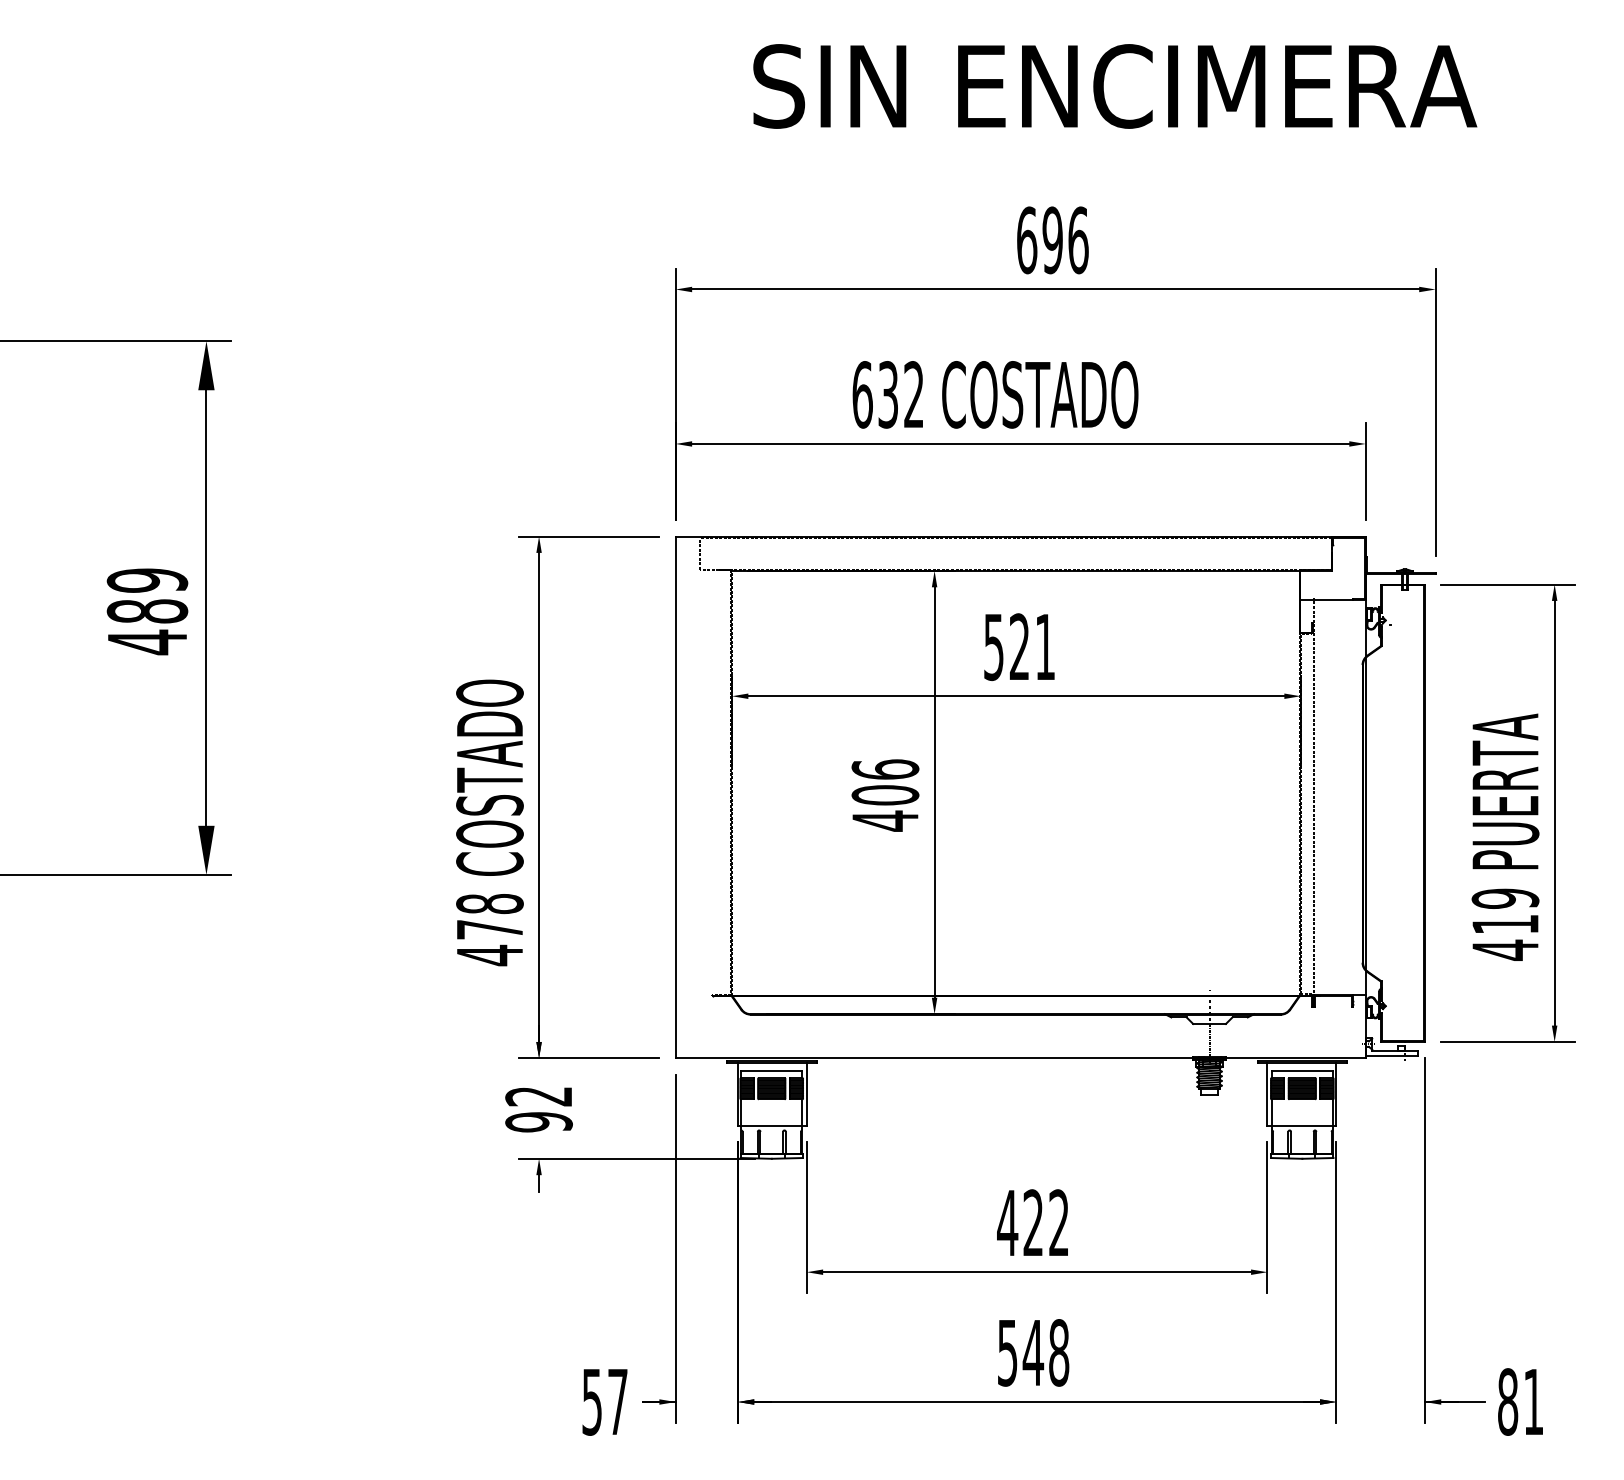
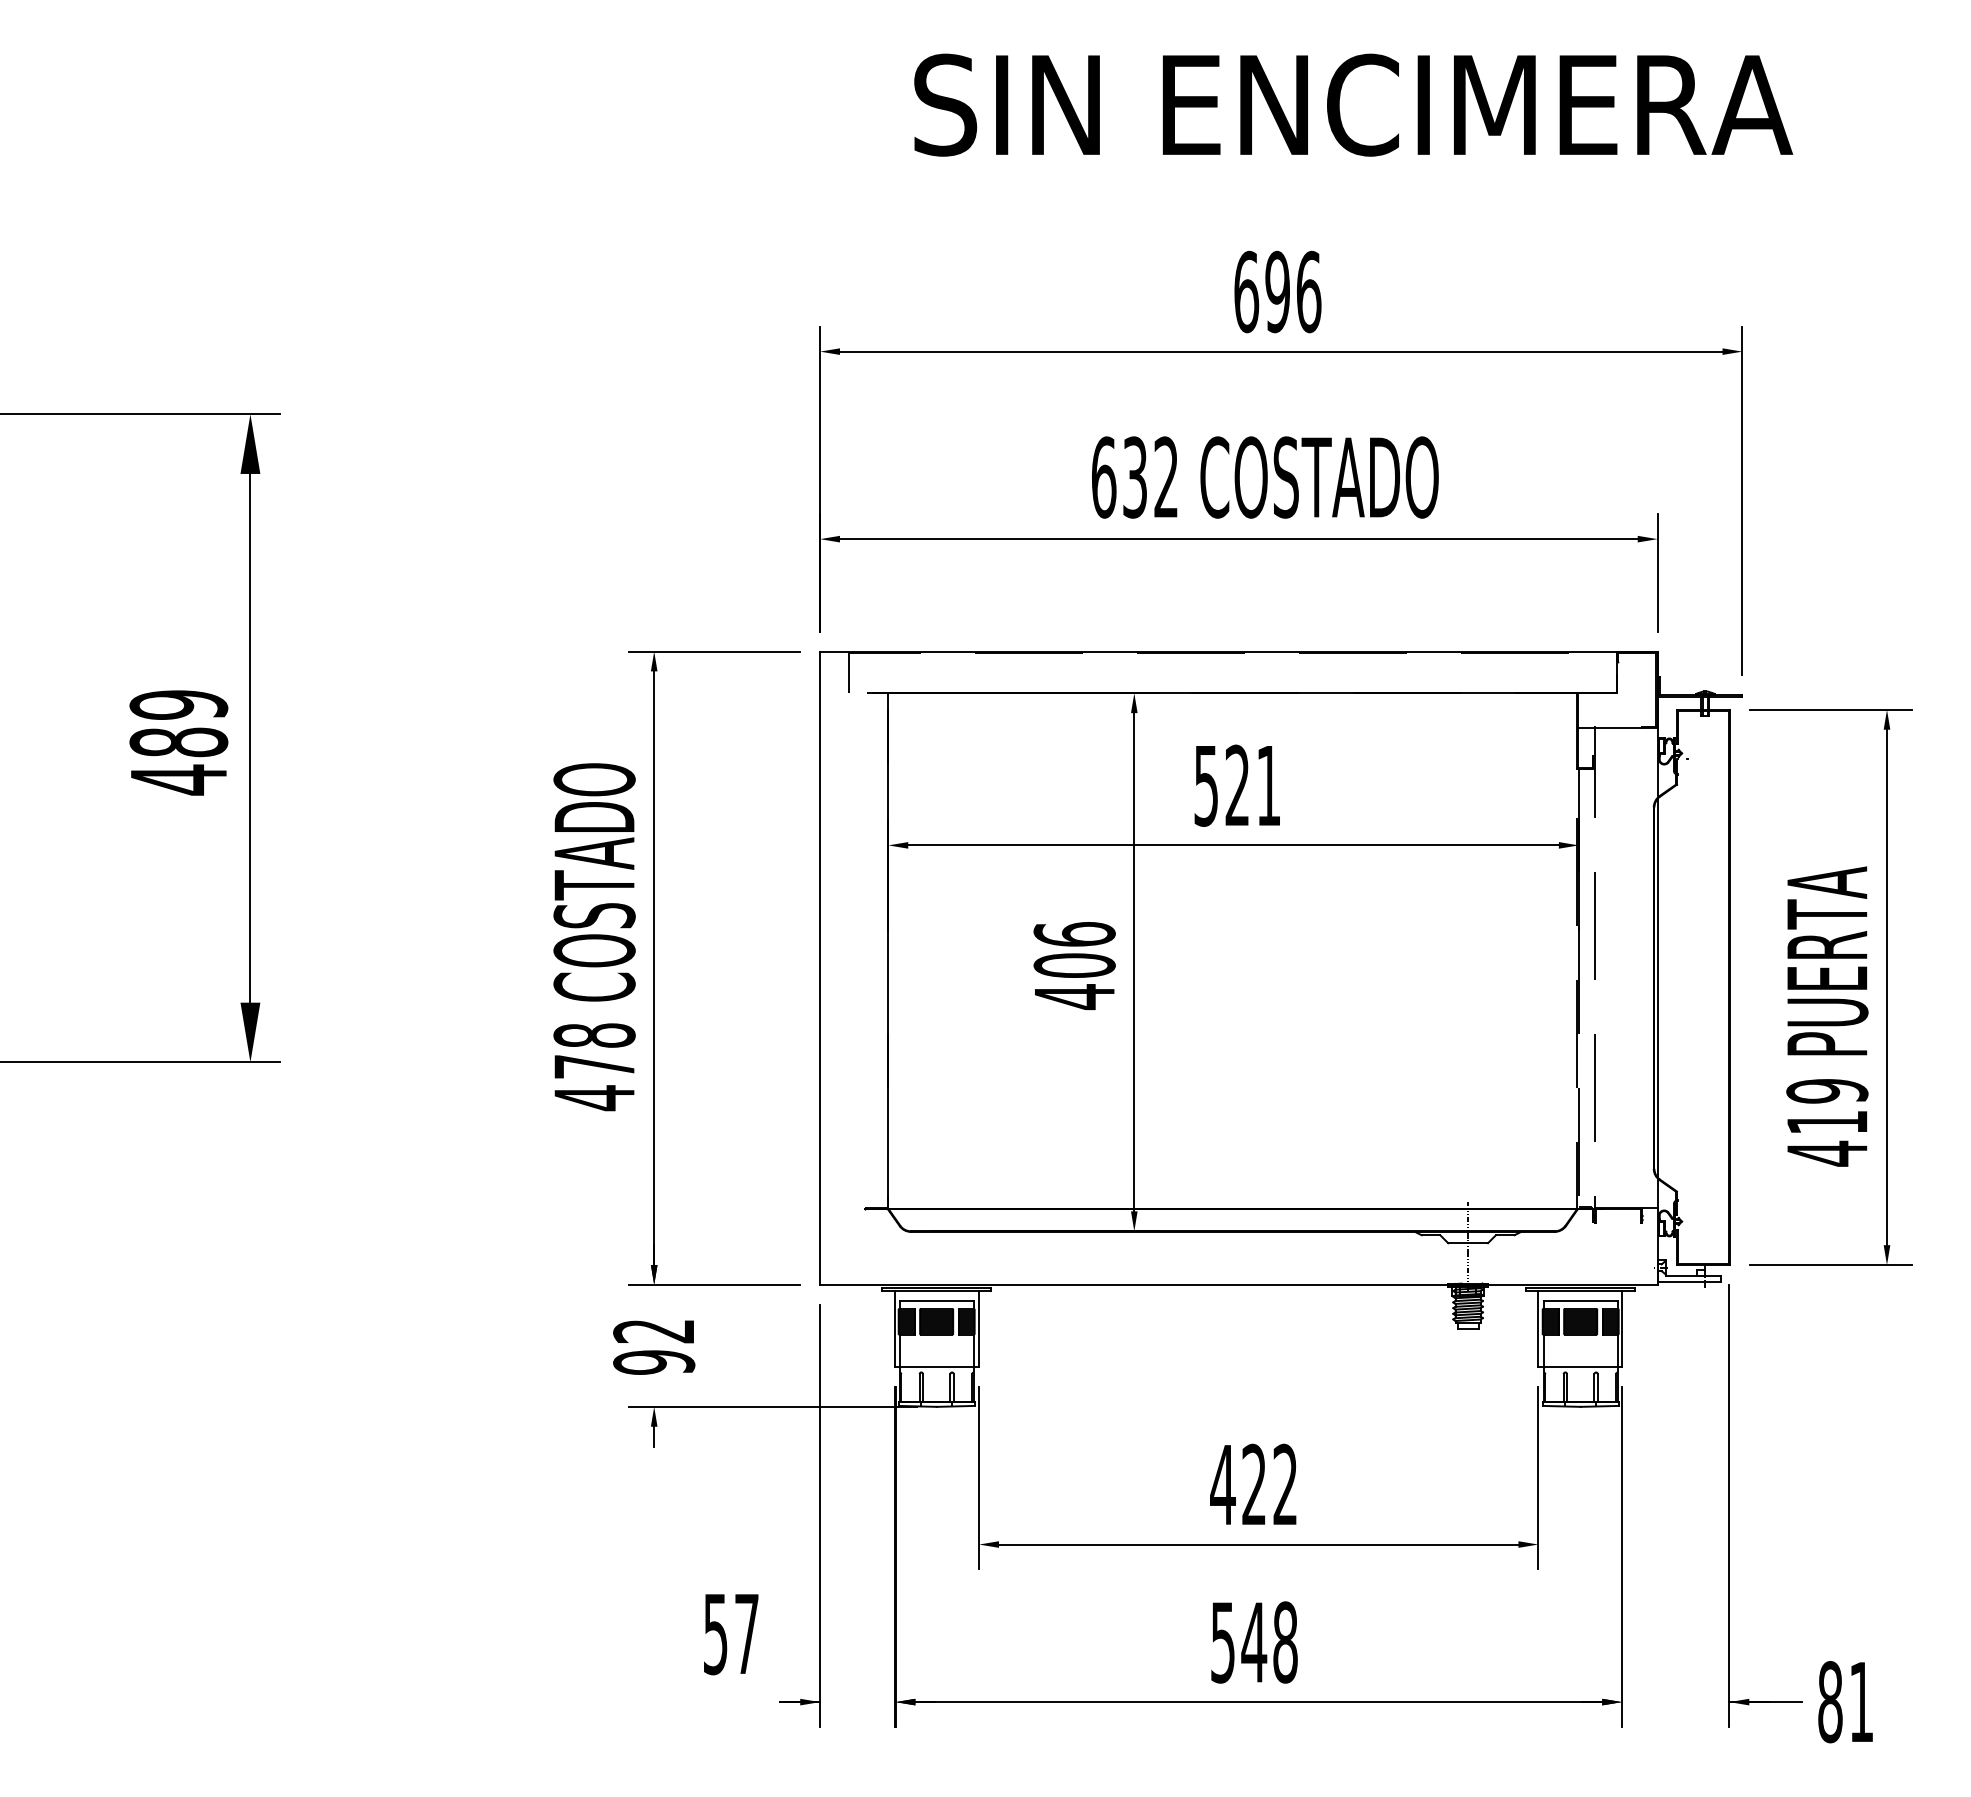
text: (995, 394) -> (1265, 477), moved
text: (489, 823) -> (594, 937), moved
text: (605, 1402) -> (731, 1634), moved

